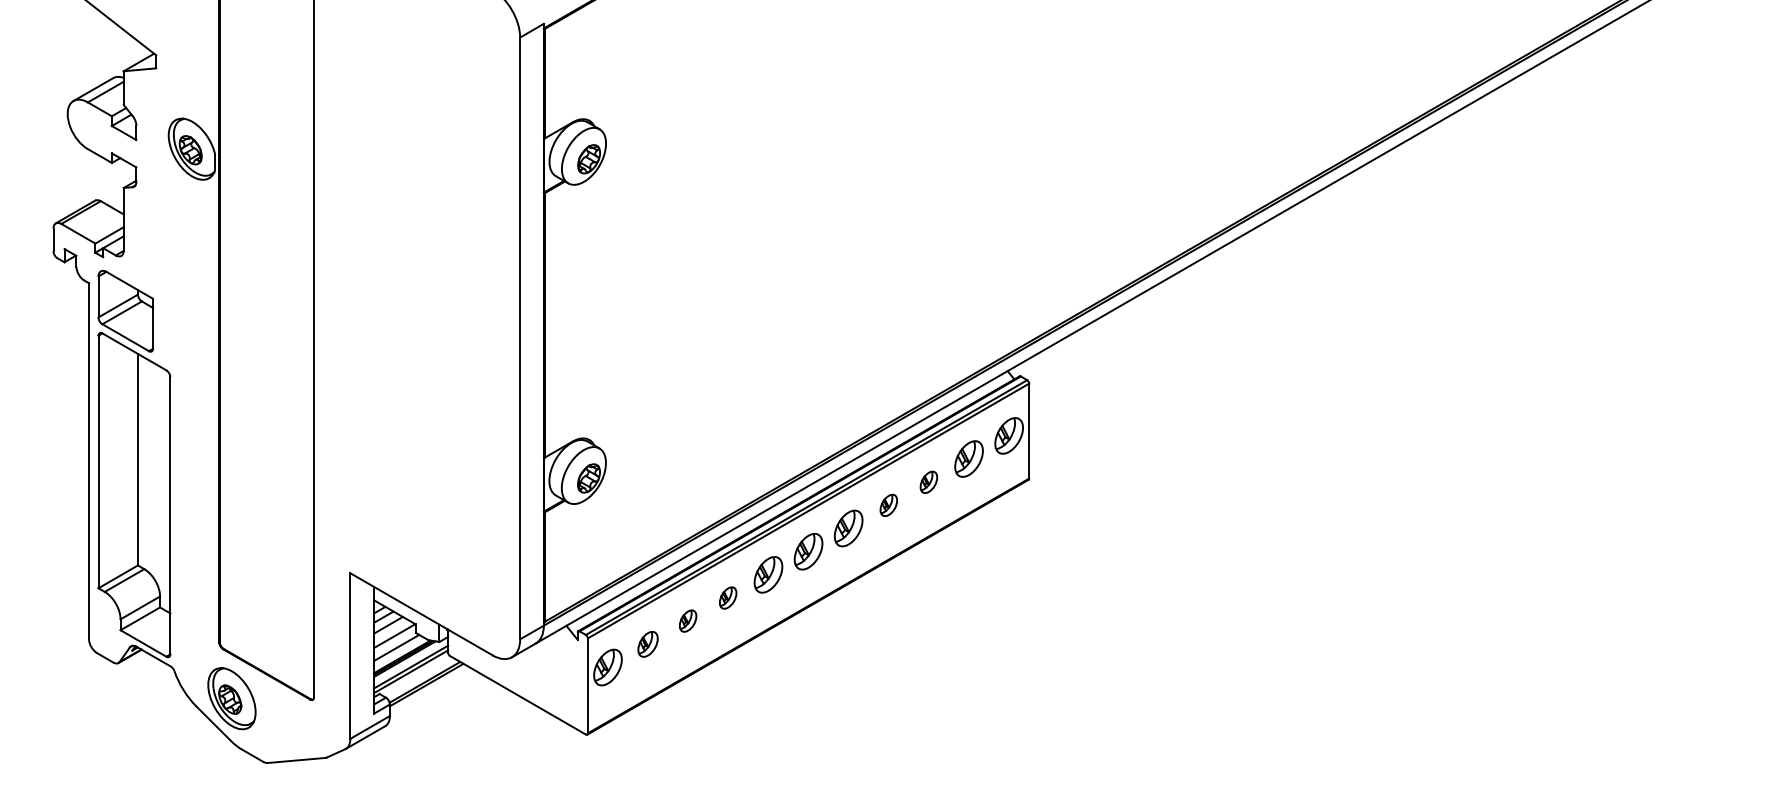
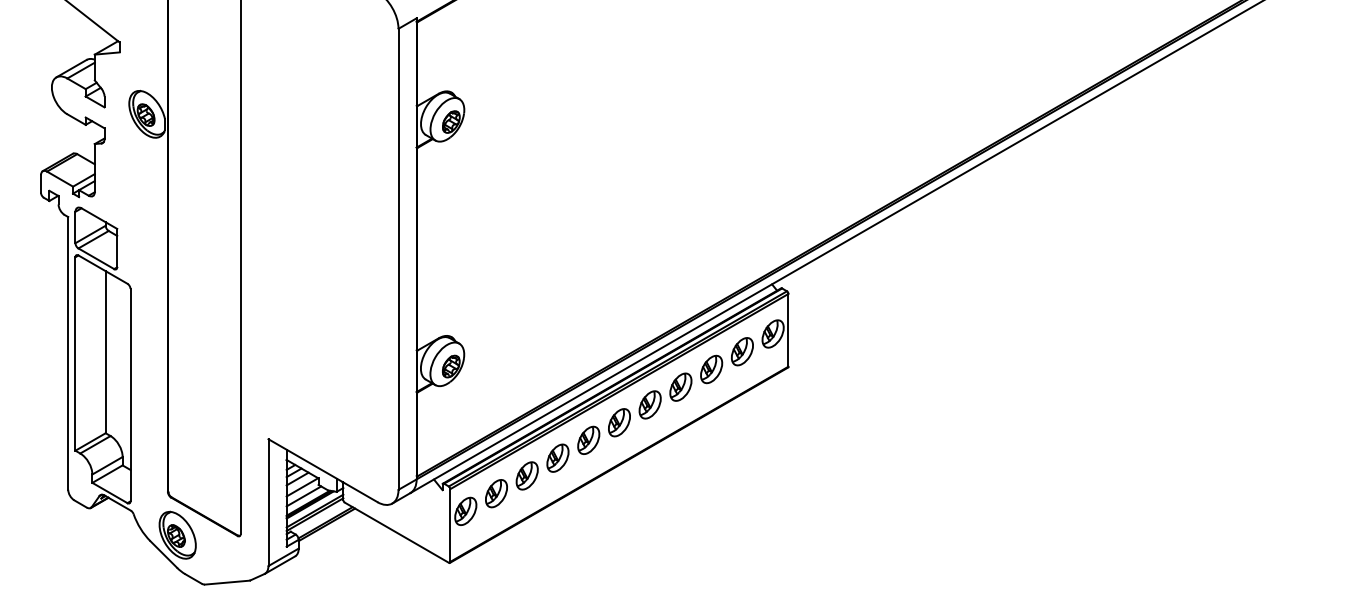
part: (928, 482) -> (711, 369), size x1.67
part: (888, 505) -> (680, 387), size x1.67
part: (727, 597) -> (557, 457), size x1.67
part: (687, 620) -> (526, 475), size x1.67
part: (647, 644) -> (496, 493), size x1.43

